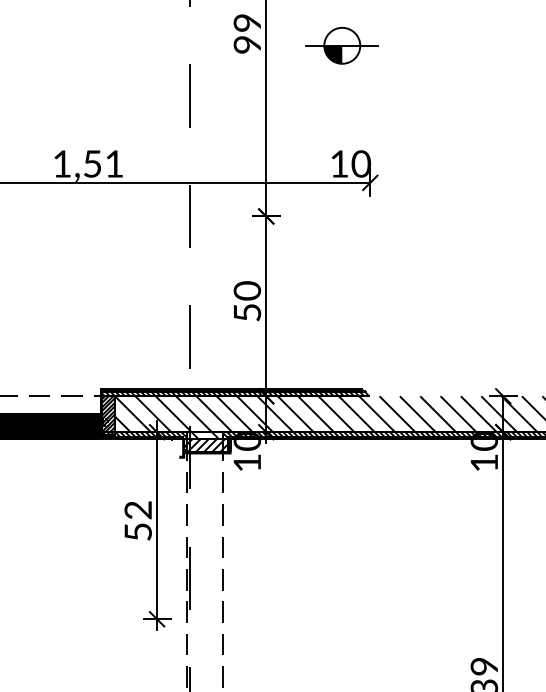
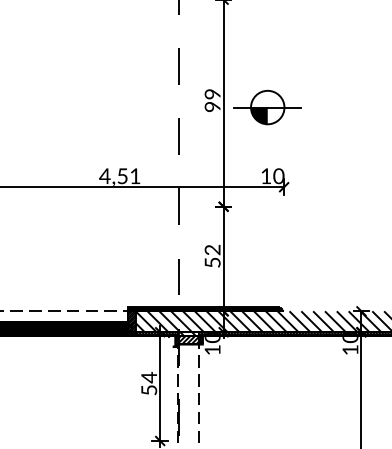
part: (341, 45) -> (267, 107), size x1.6
text: (61, 162) -> (104, 175), 1,51 -> 4,51
text: (247, 289) -> (212, 249), 50 -> 52
text: (137, 510) -> (148, 377), 52 -> 54

